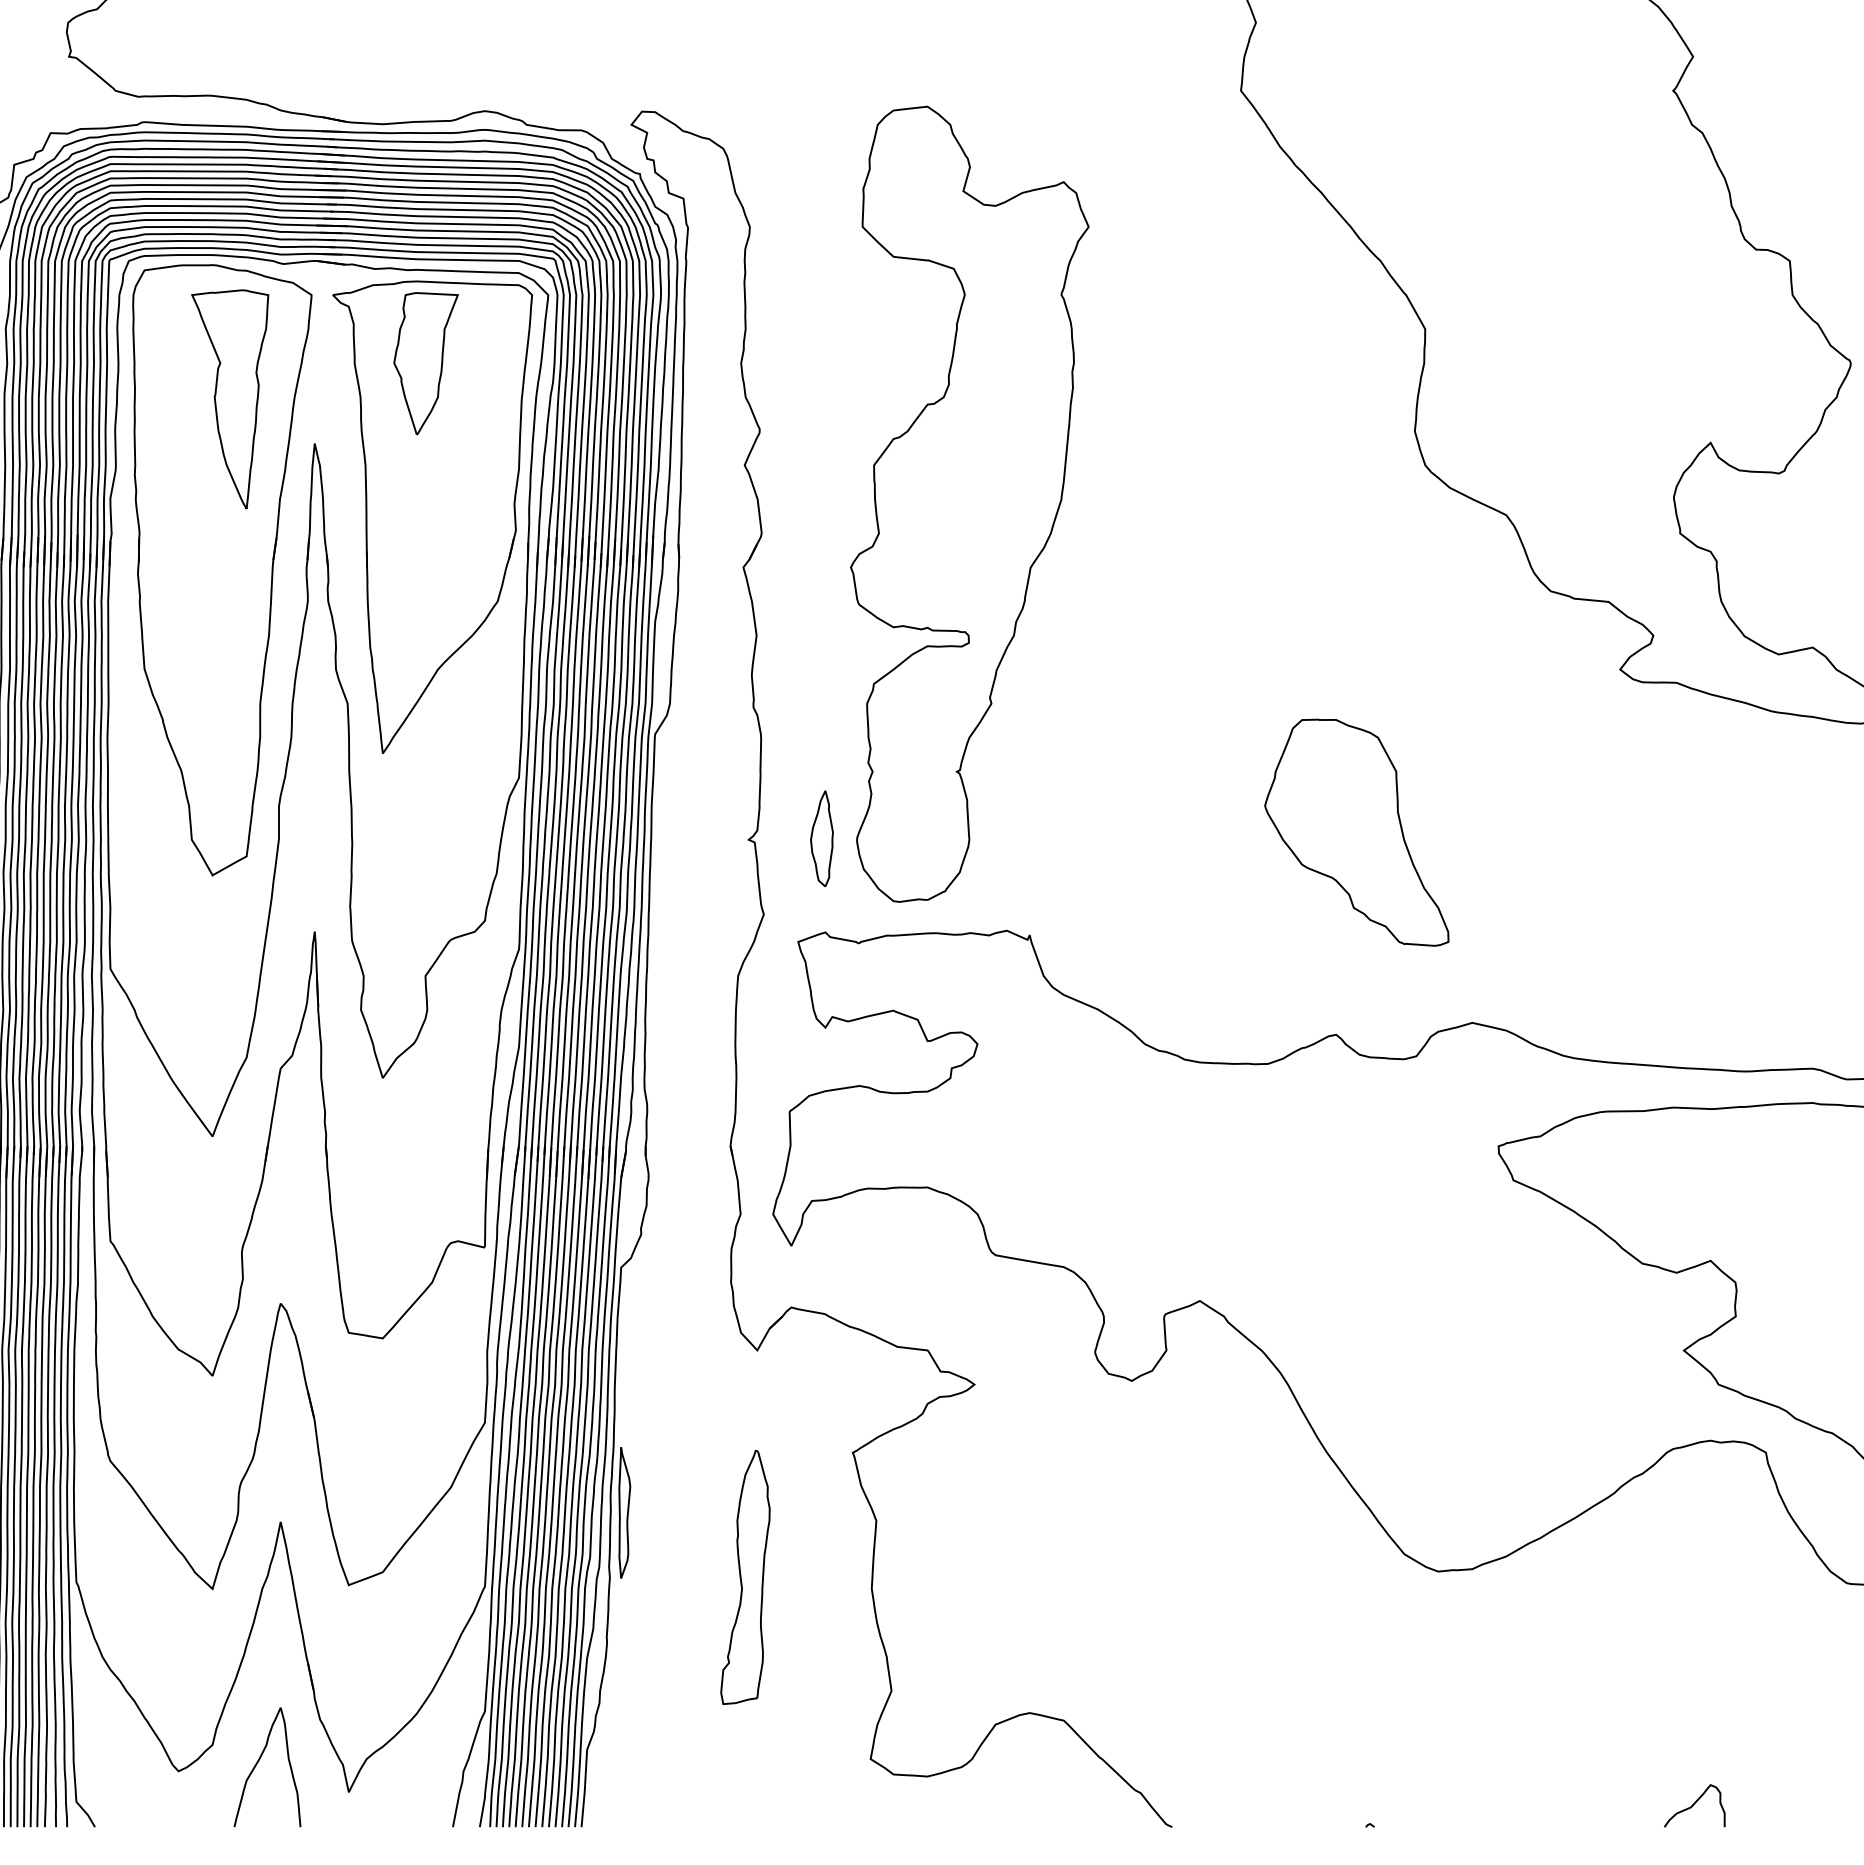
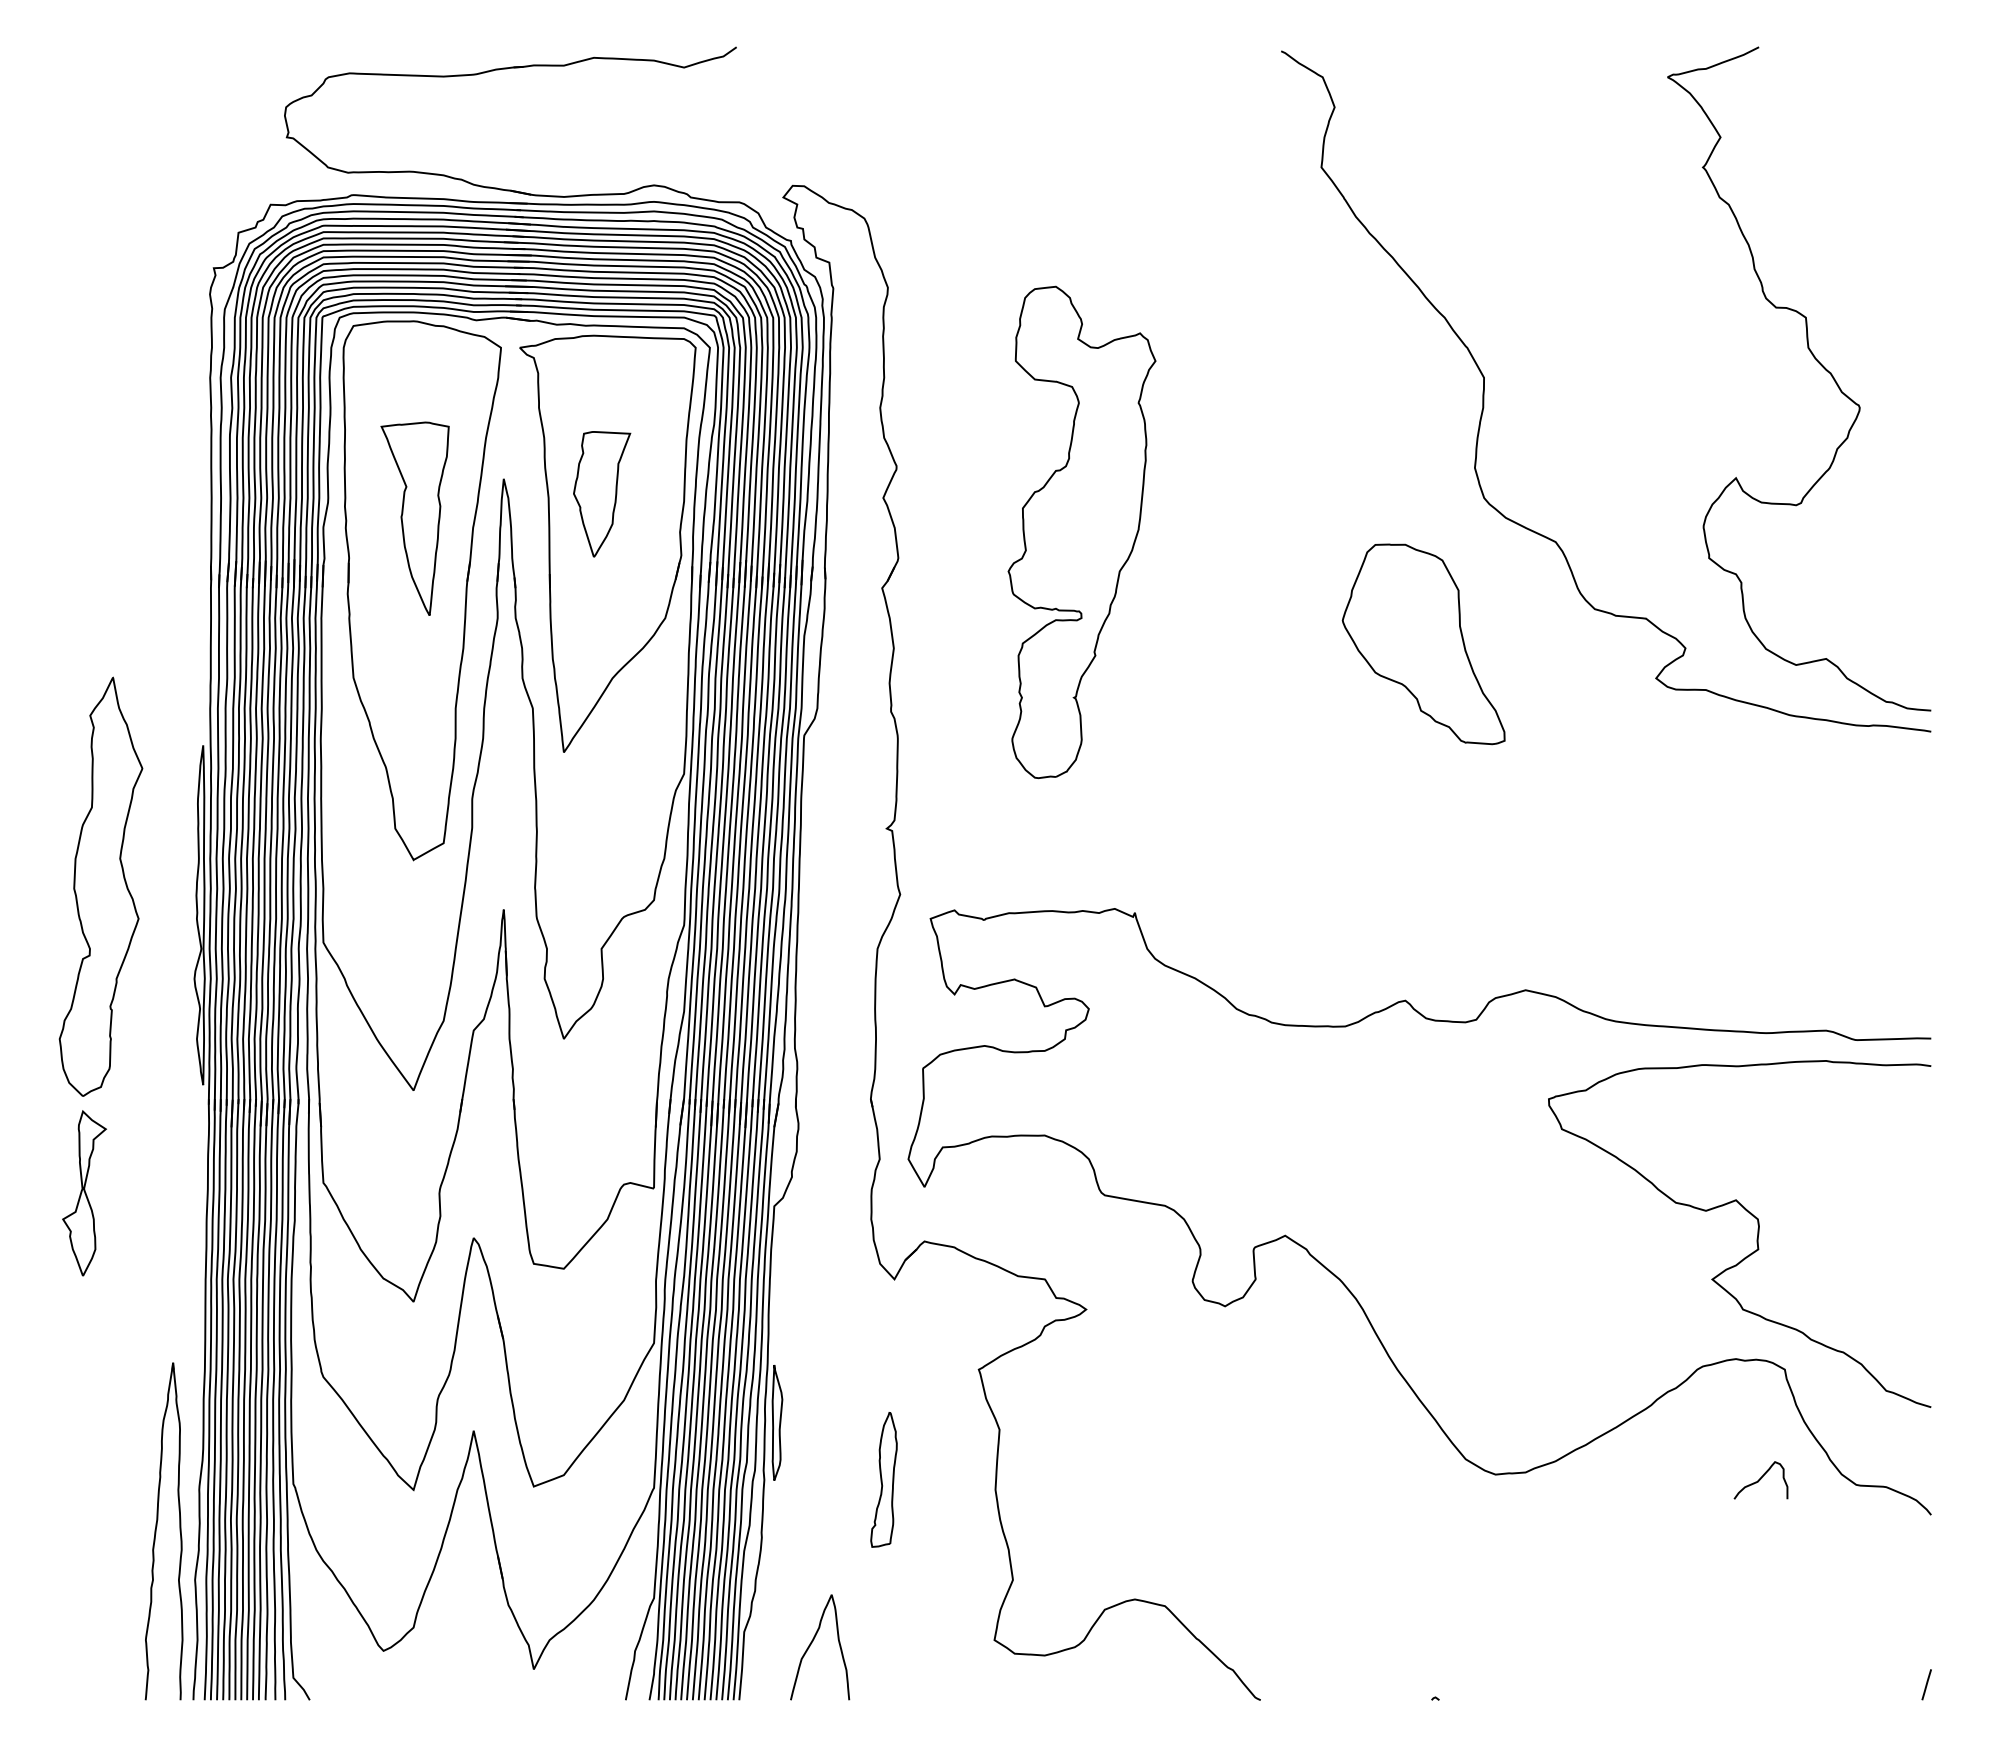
part: (426, 363) -> (602, 494), moved
part: (229, 399) -> (414, 518), moved
part: (969, 504) -> (1081, 532), size x0.7
part: (1356, 832) -> (1423, 644), moved
part: (821, 838) -> (951, 827), removed
part: (744, 1577) -> (883, 1479), size x0.6
curve: (258, 1762) -> (812, 1643), moved
curve: (1694, 1805) -> (1760, 1480), moved

